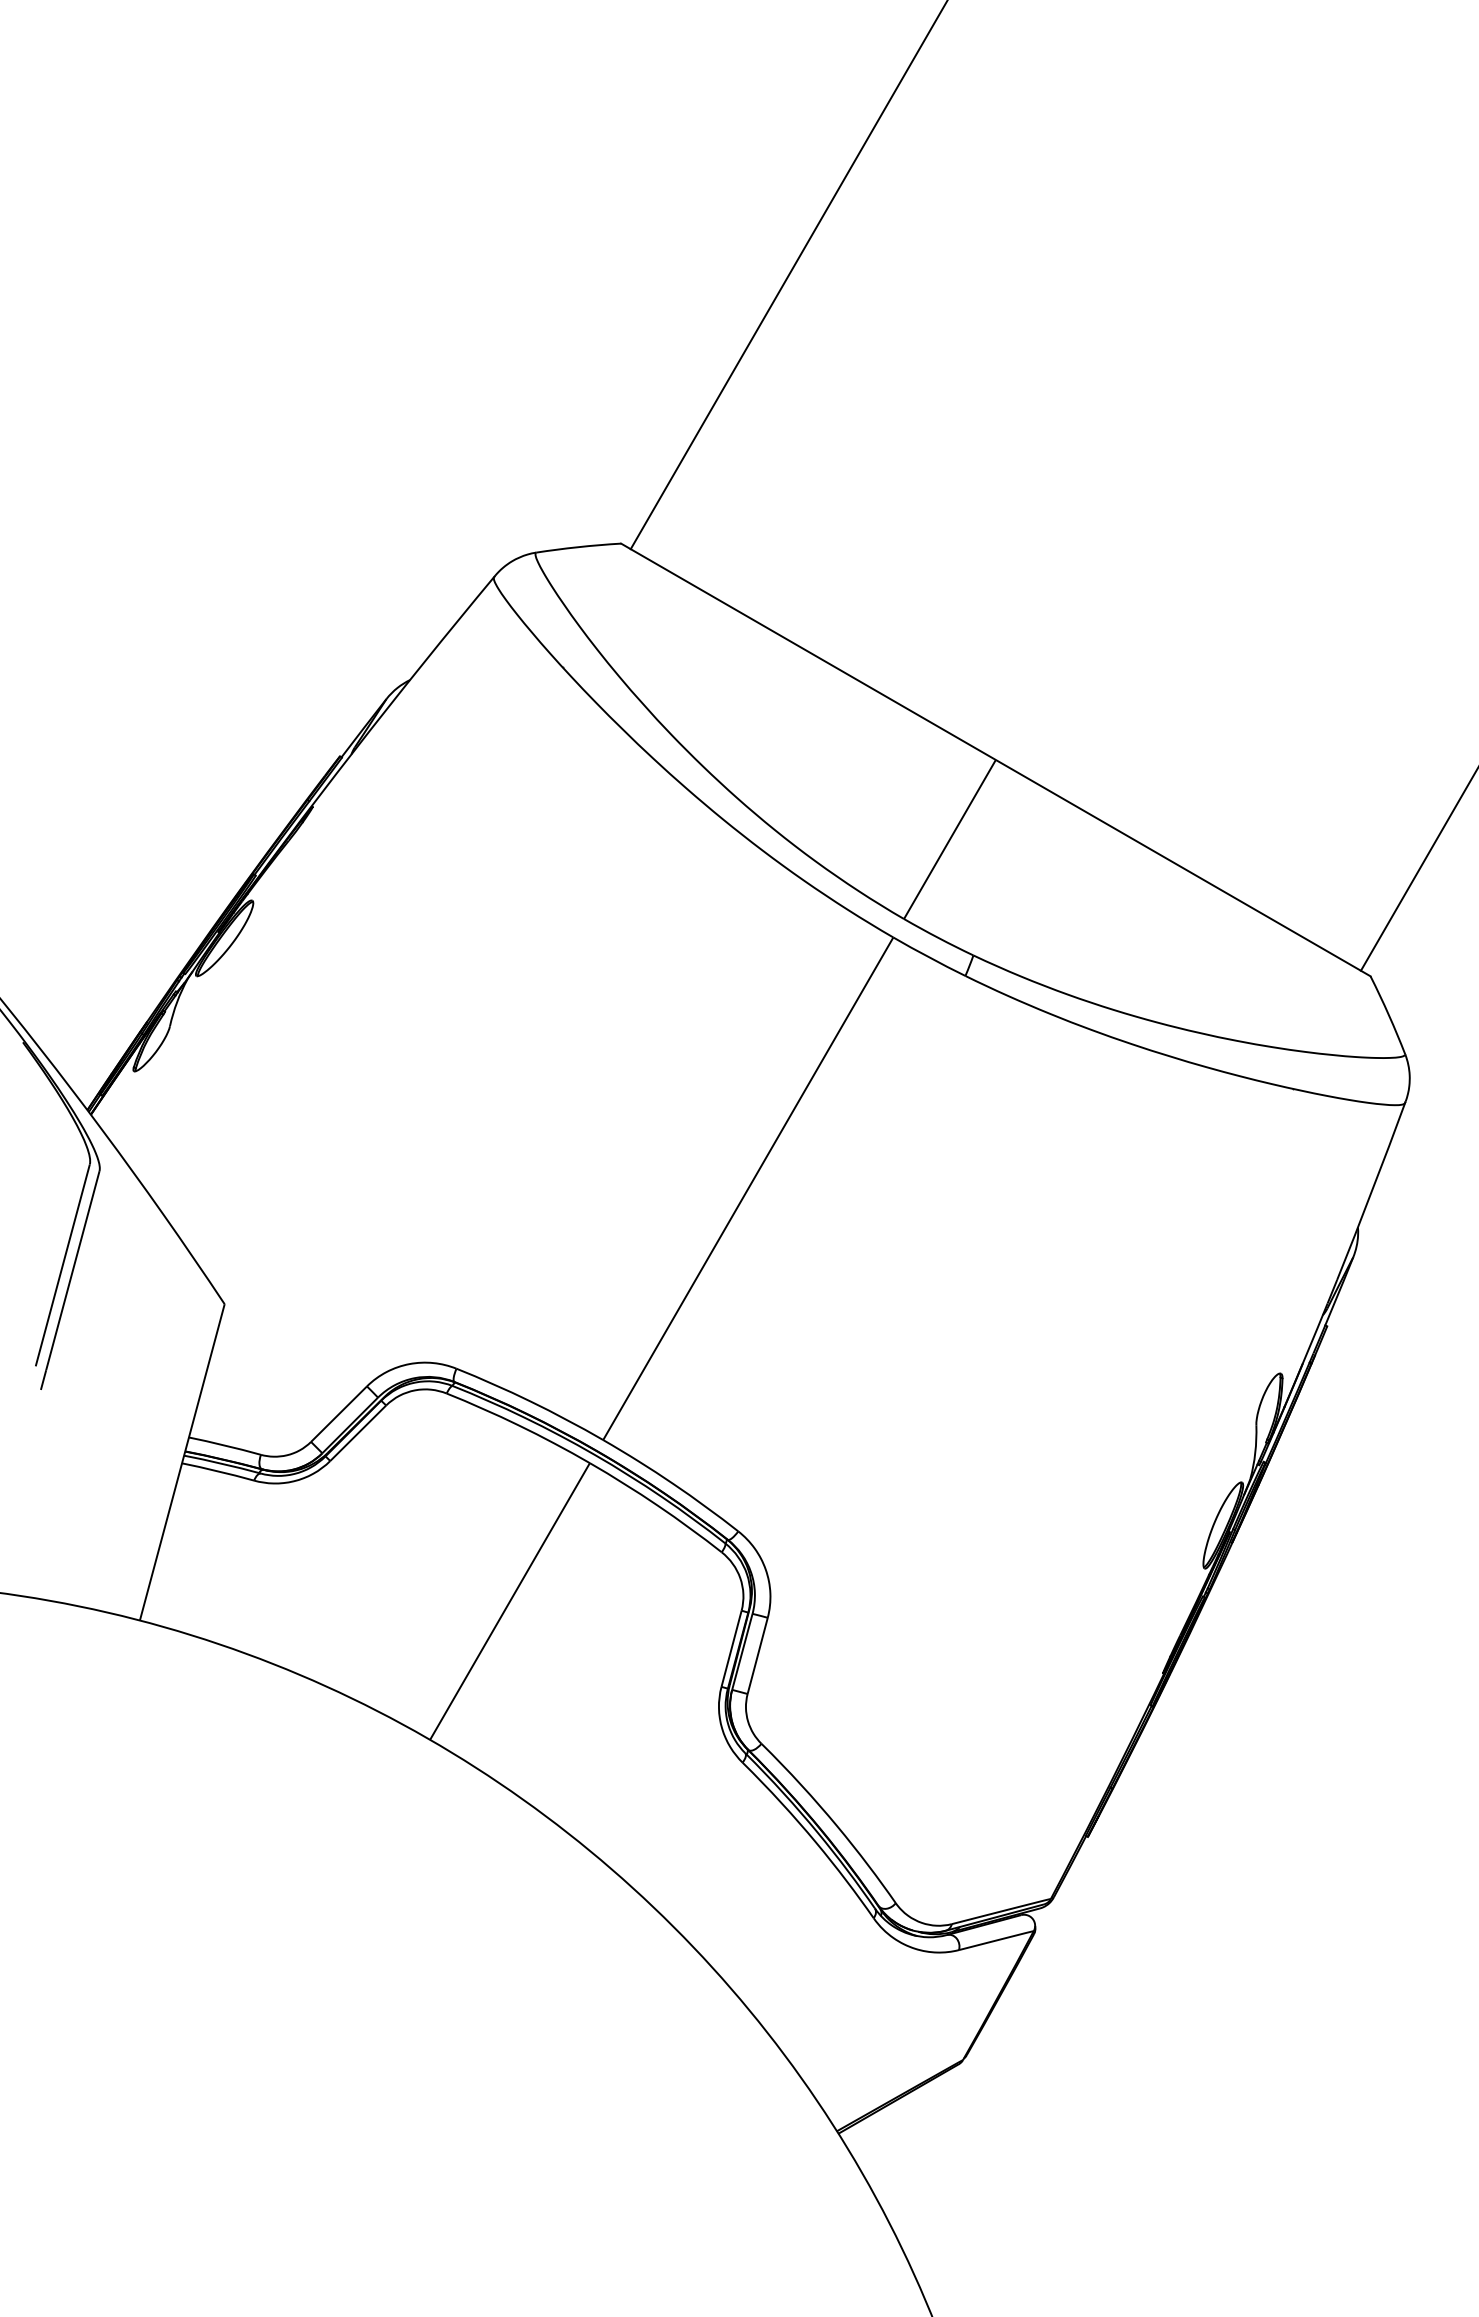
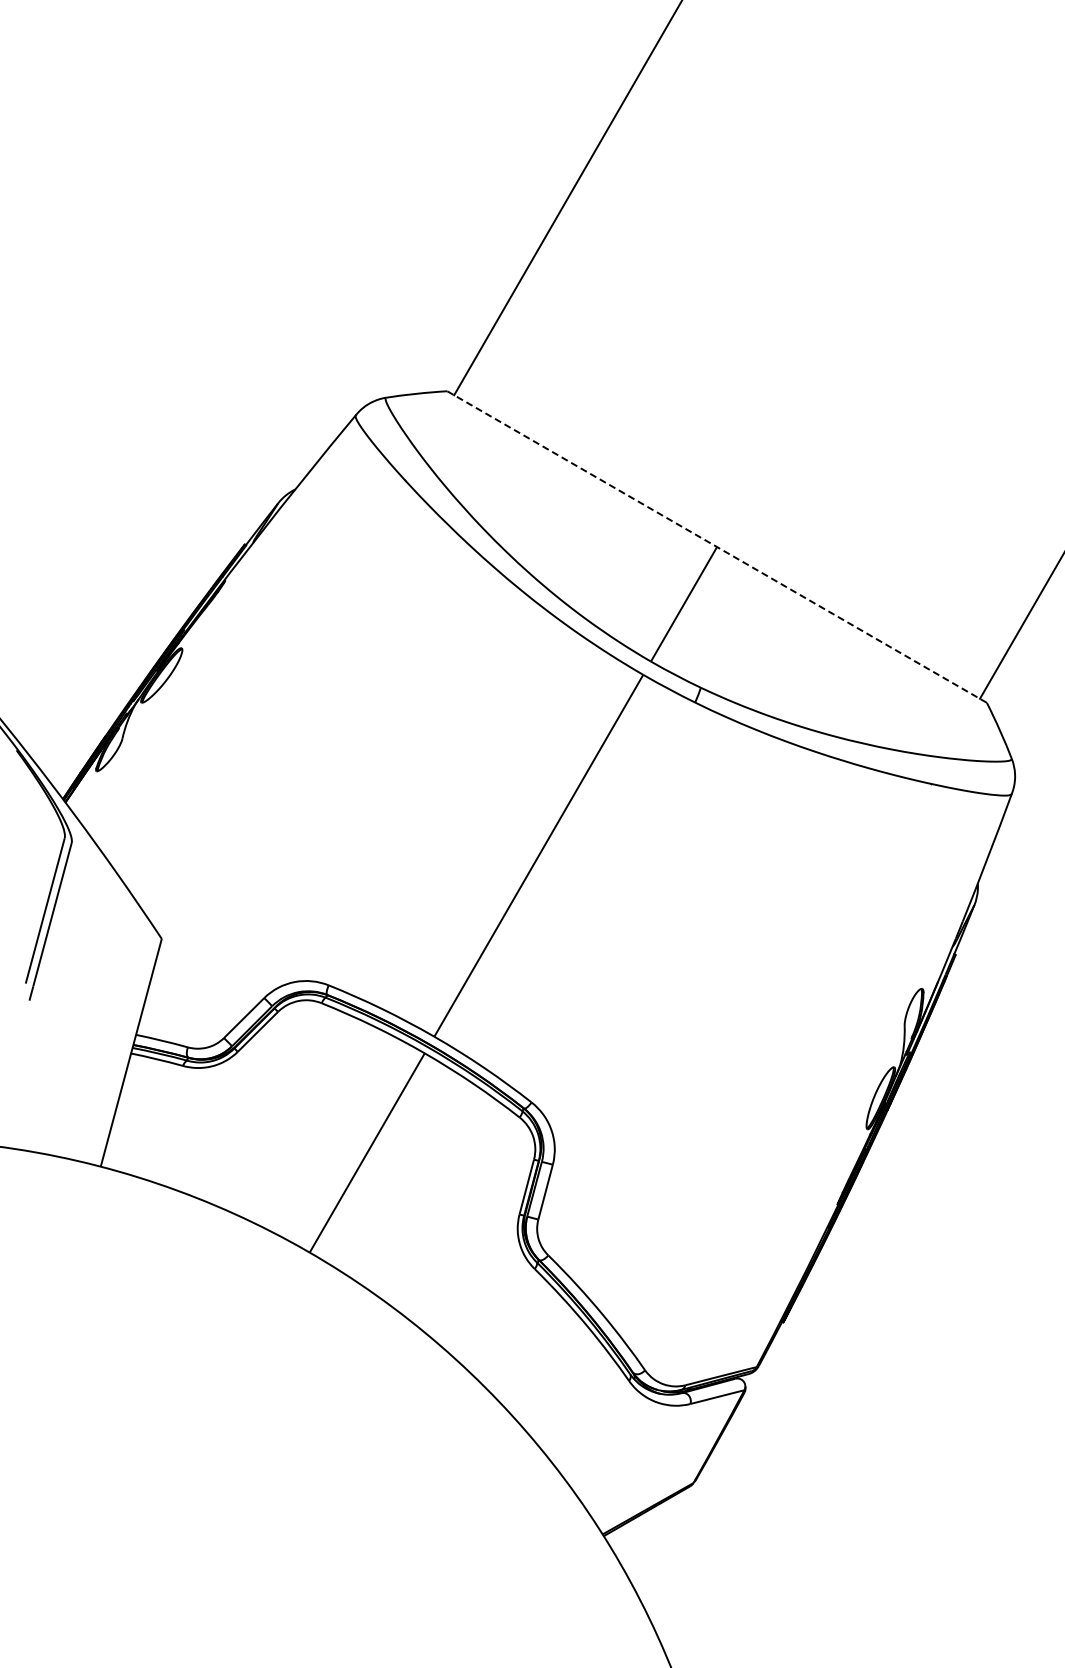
line: (996, 760) -> (717, 547), solid -> dashed

